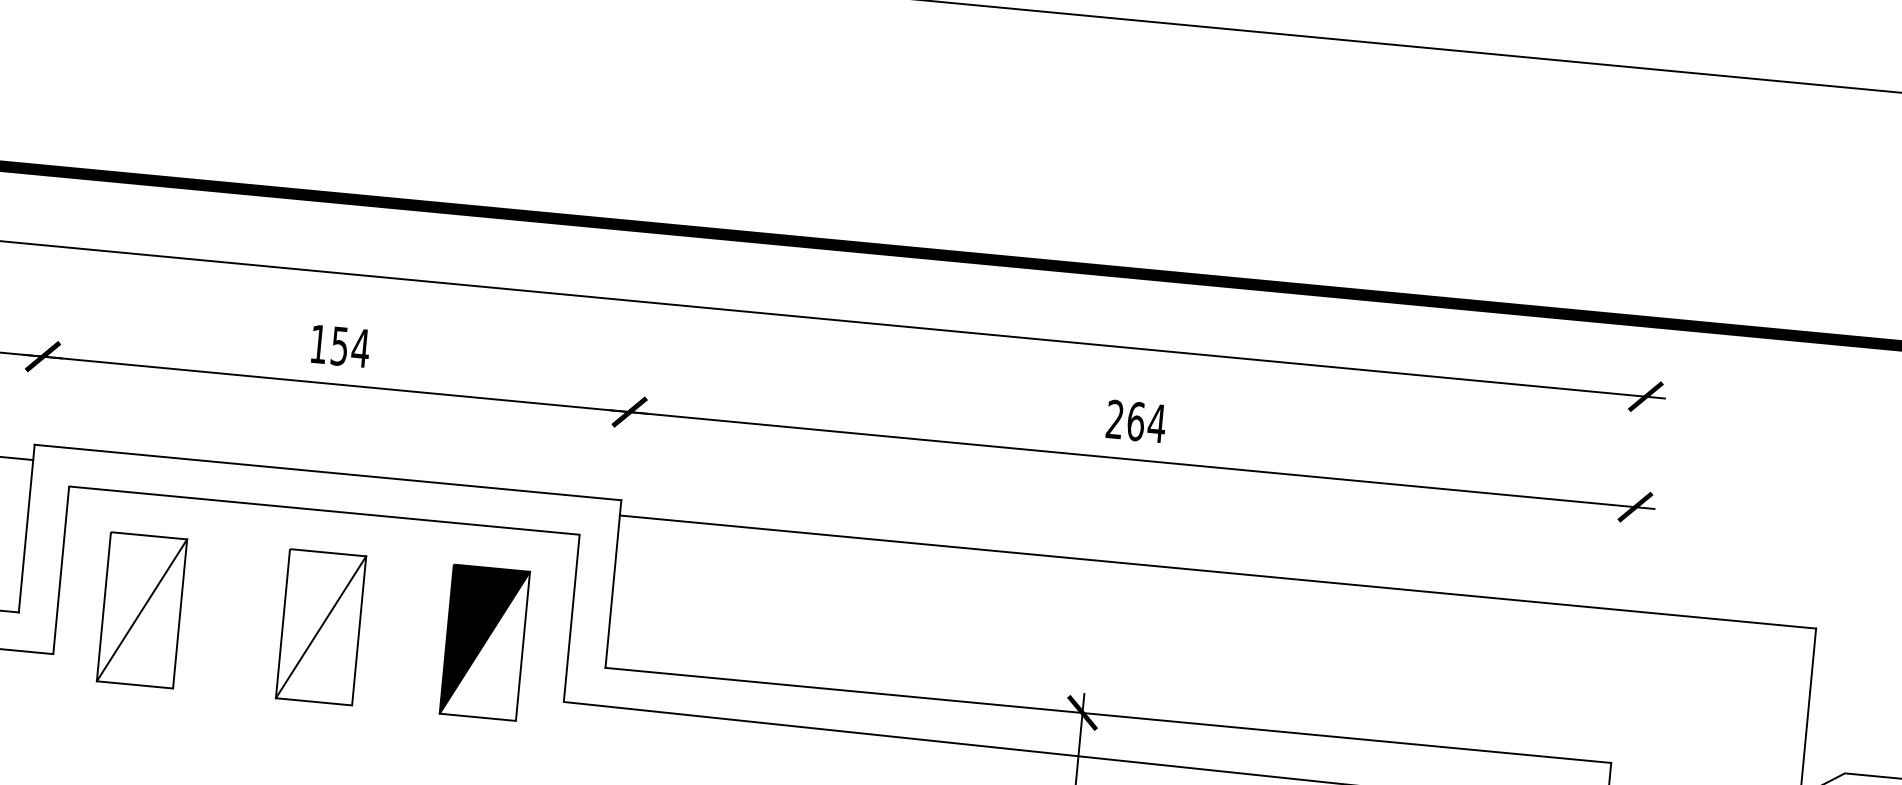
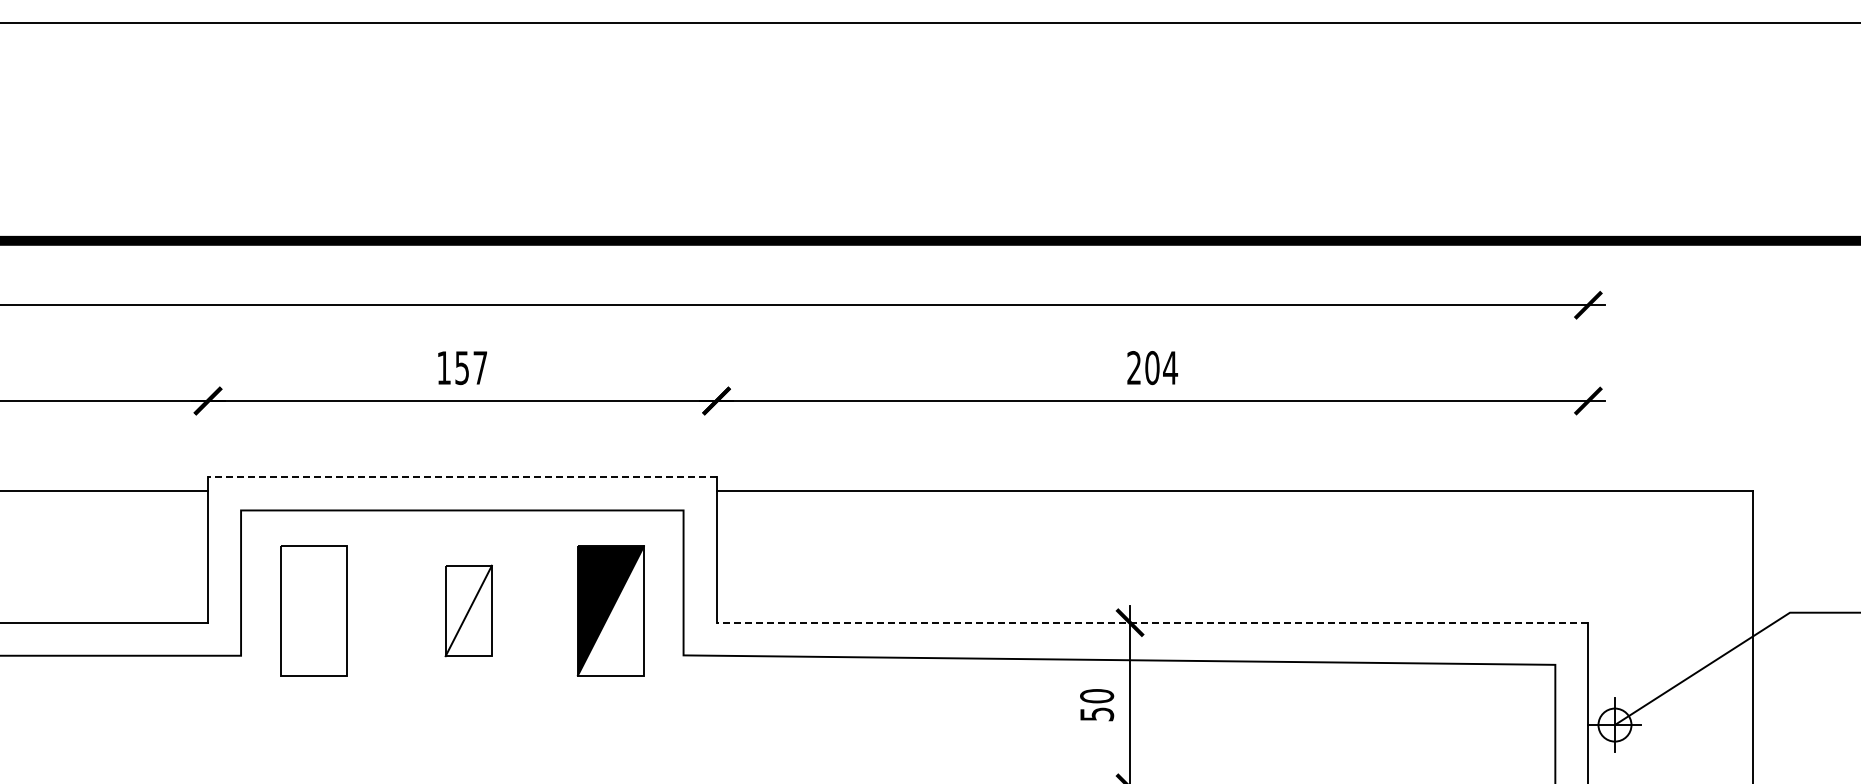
text: (359, 347) -> (479, 367), 154 -> 157
text: (1136, 420) -> (1152, 367), 264 -> 204
line: (327, 472) -> (461, 477), solid -> dashed
line: (141, 609) -> (313, 610), removed
part: (320, 626) -> (468, 610), size x0.7
line: (1108, 715) -> (1152, 622), solid -> dashed

